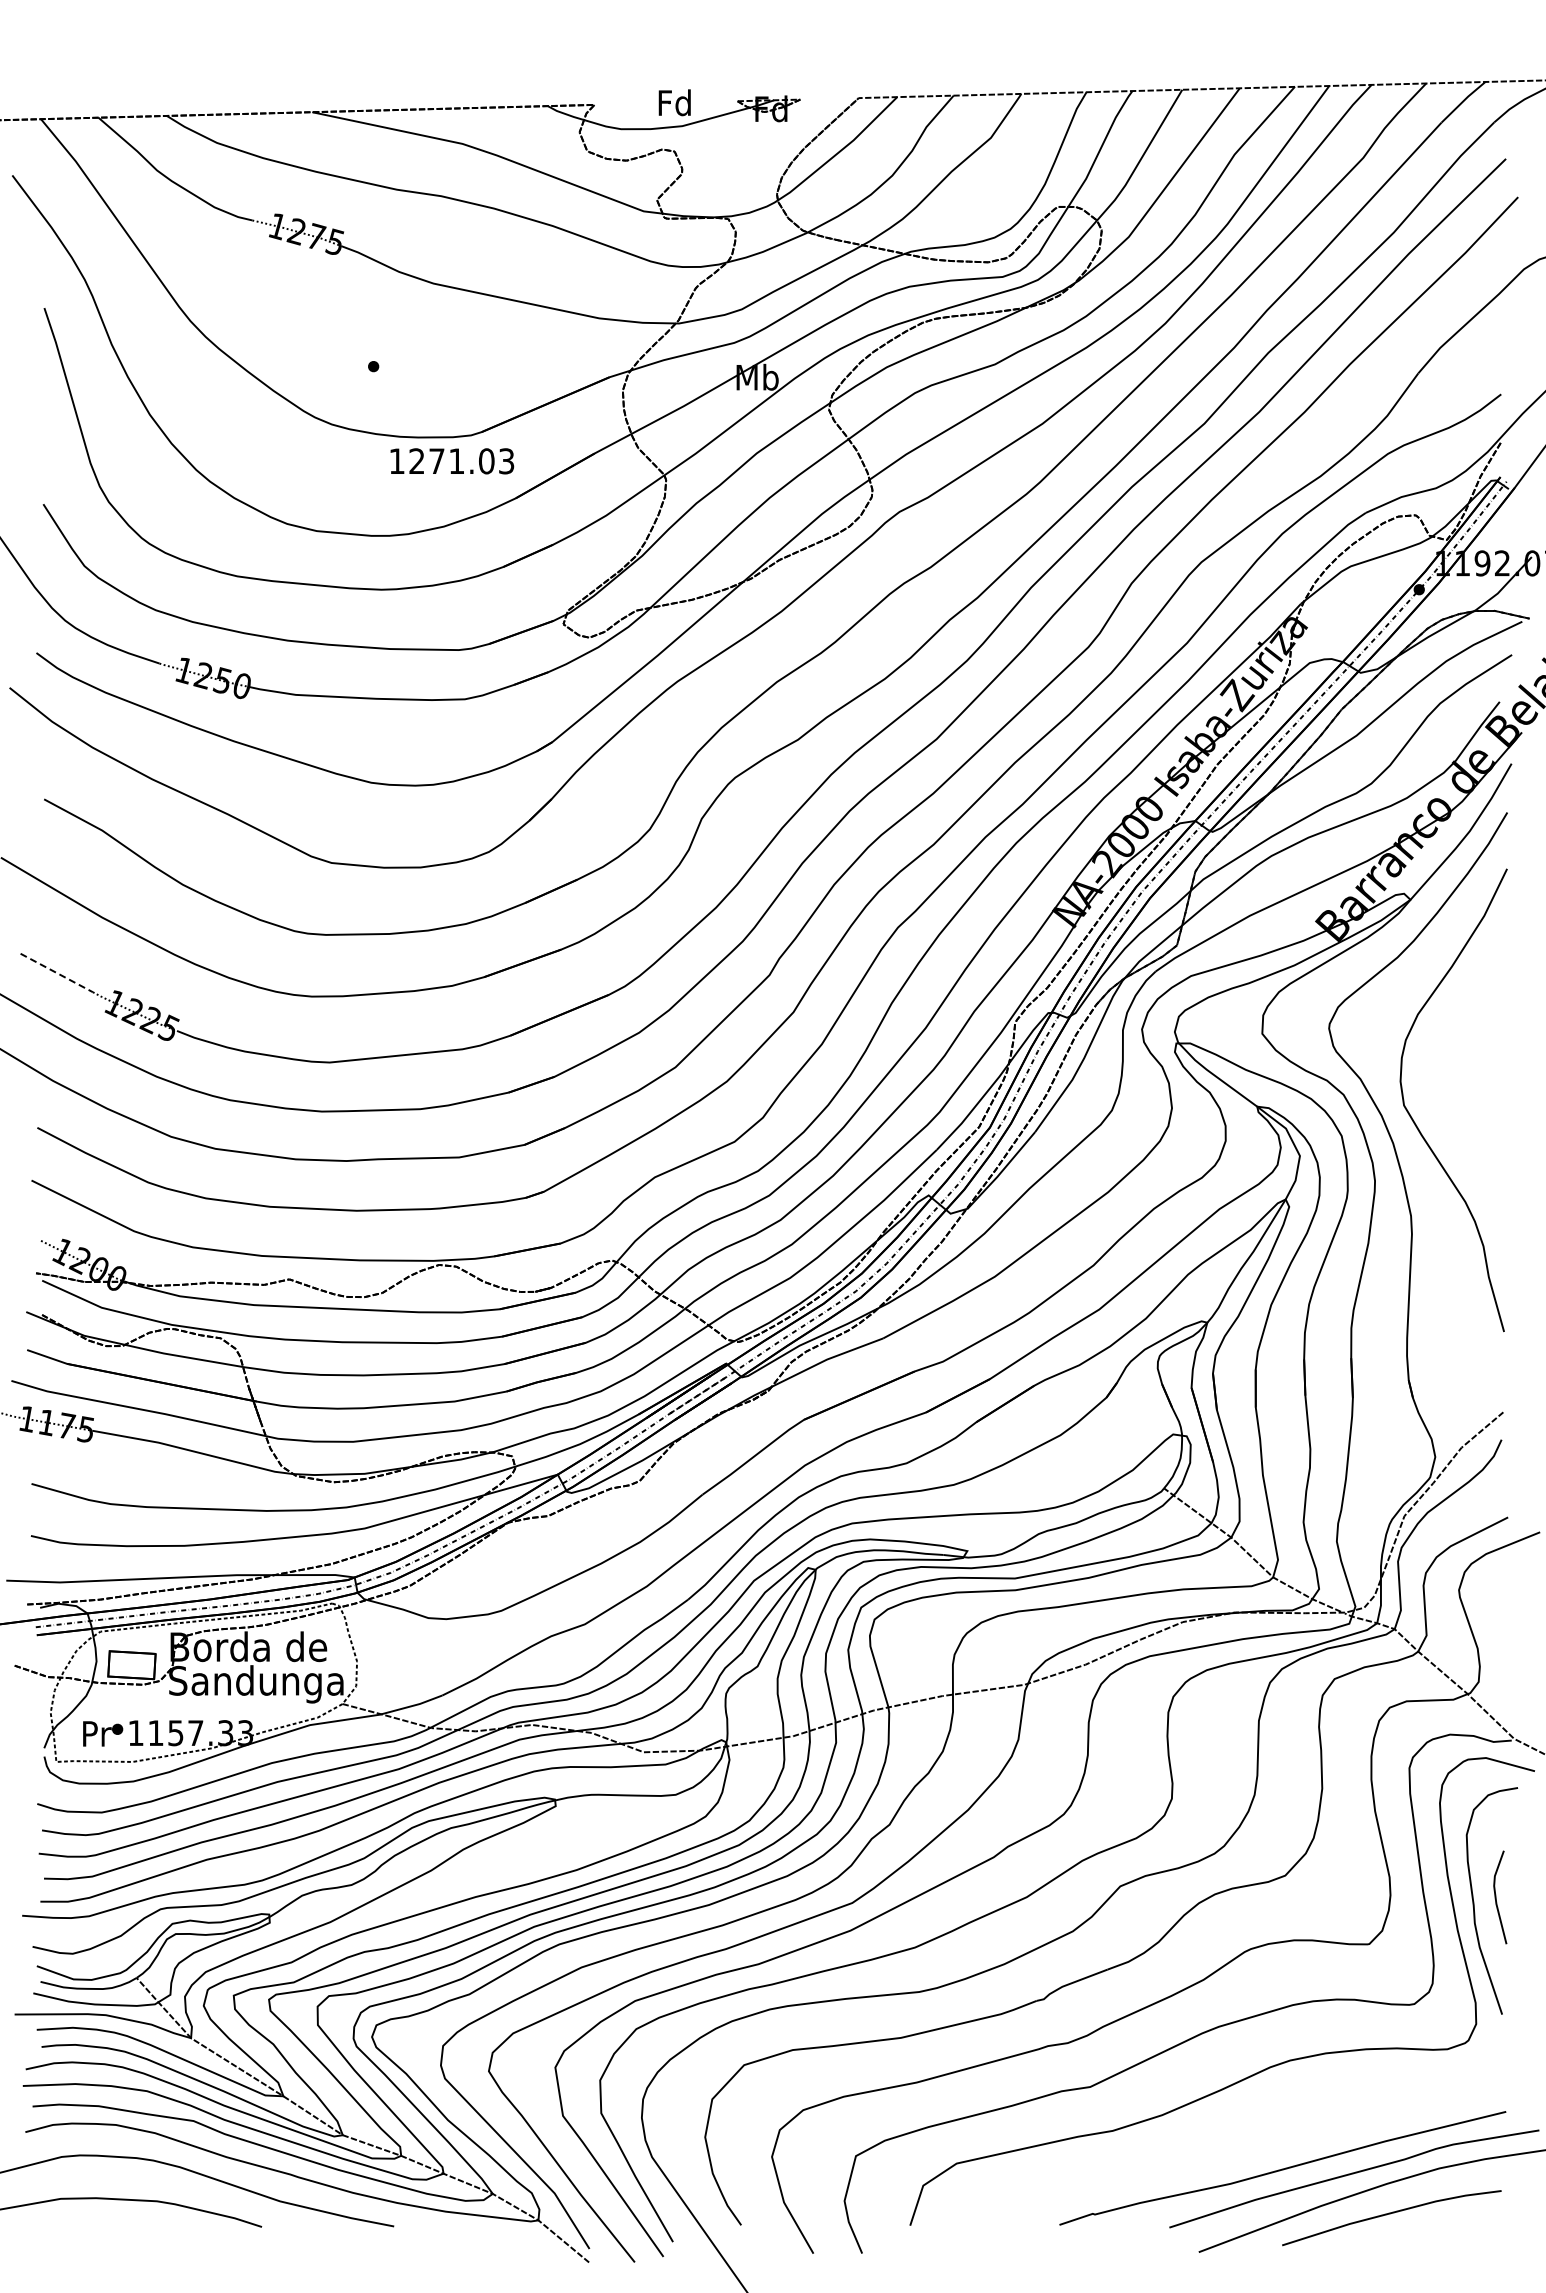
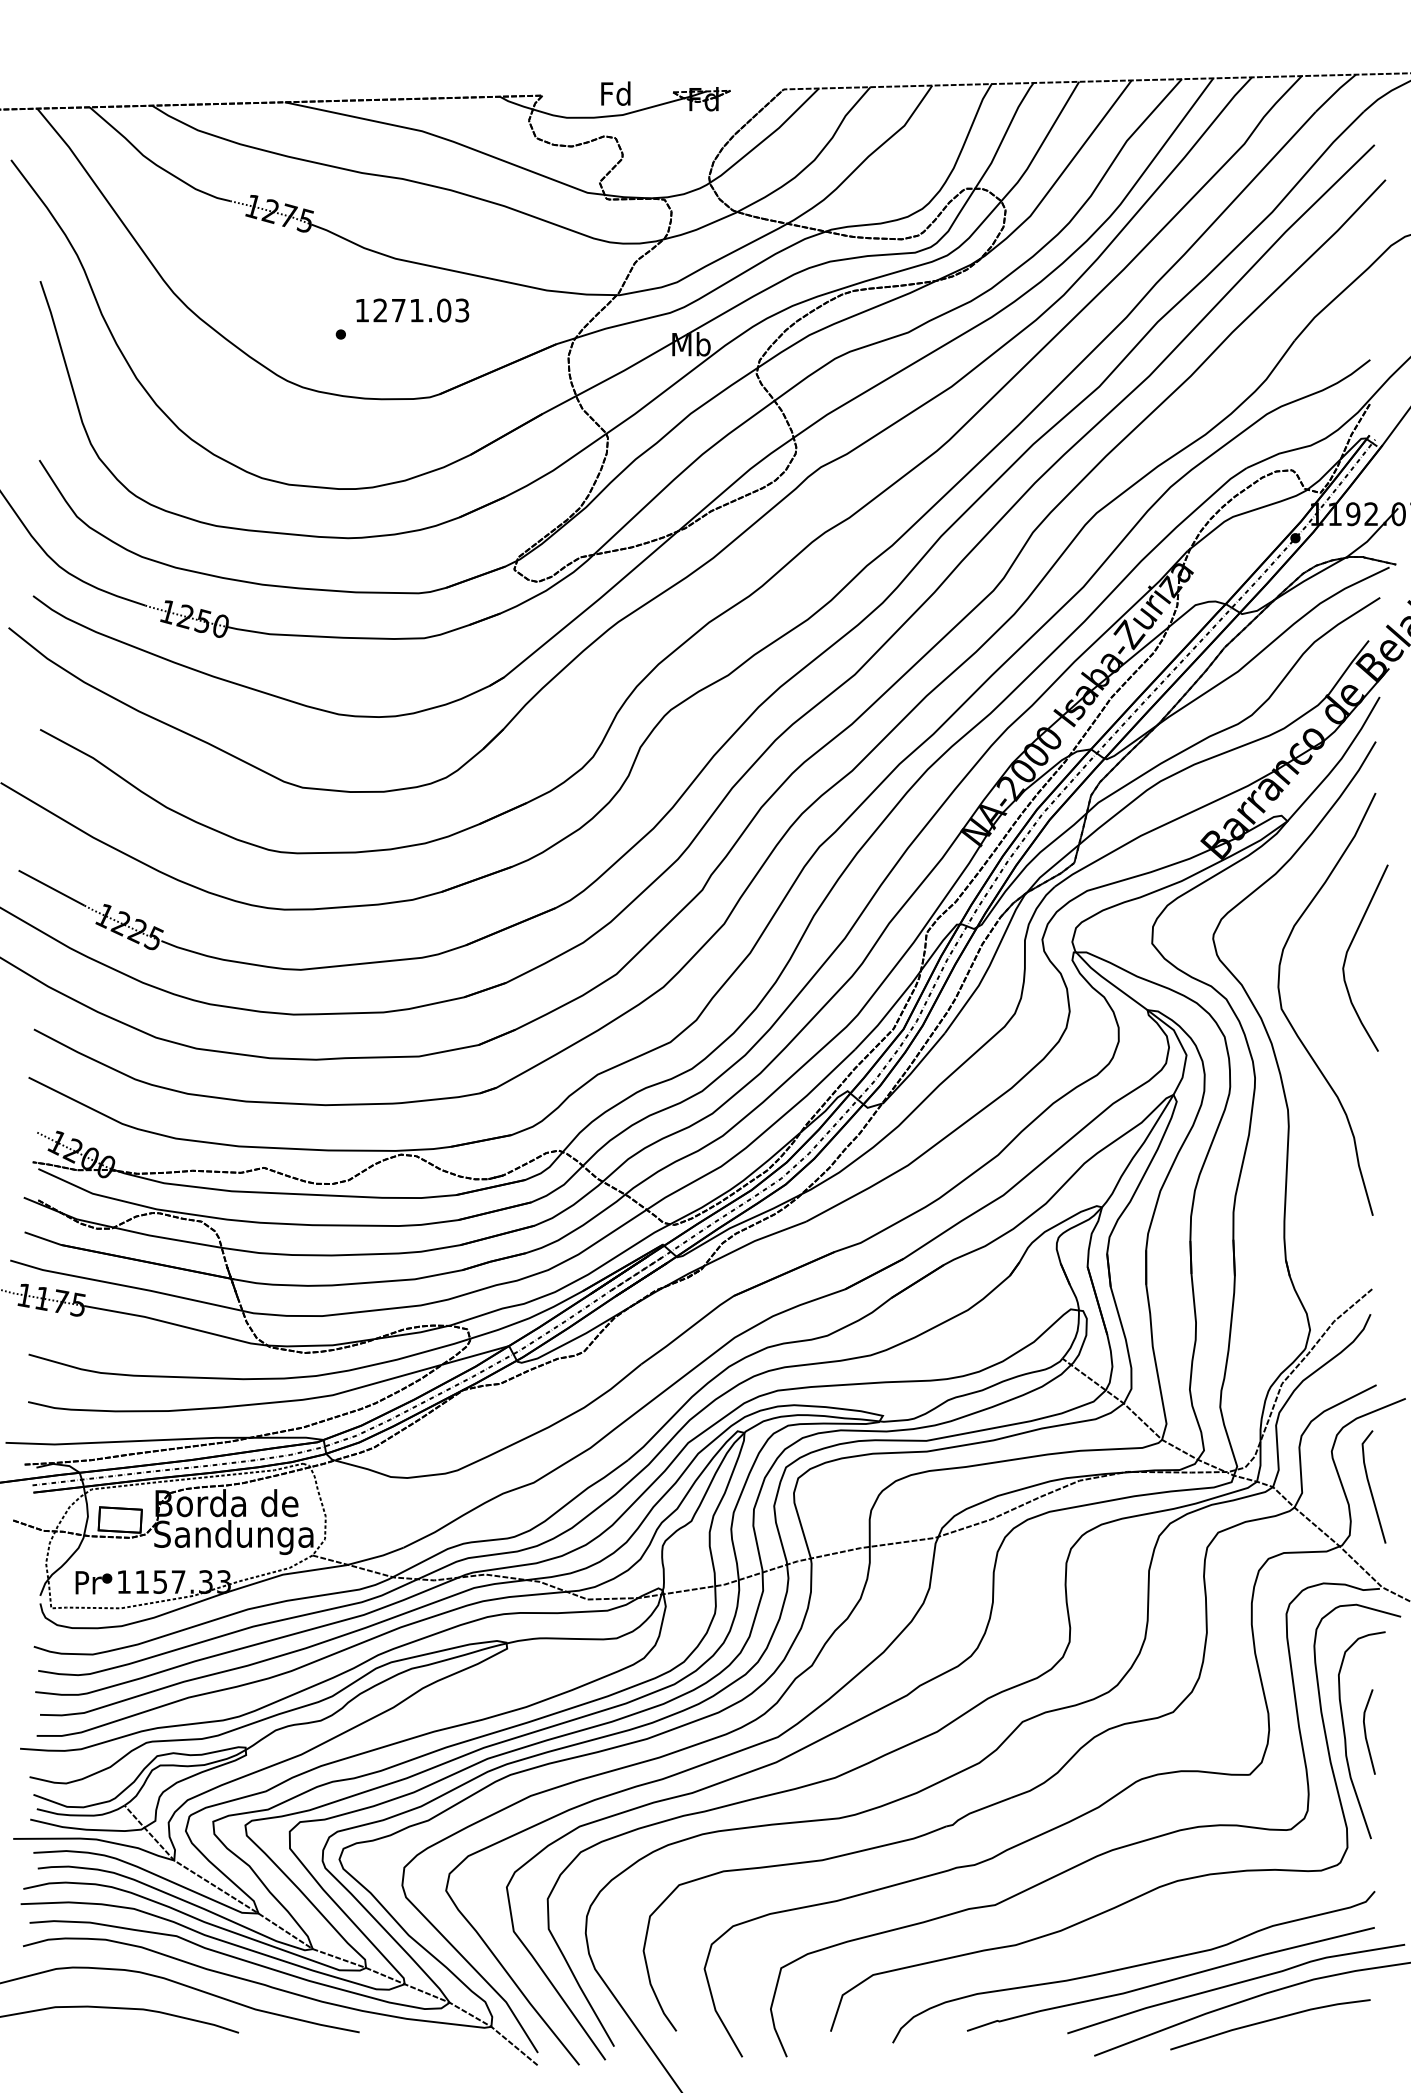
text: (452, 461) -> (412, 310), moved
line: (56, 972) -> (51, 887), dashed -> solid
curve: (1476, 1044) -> (1347, 953), added
line: (1501, 1628) -> (1370, 1486), added
curve: (1241, 2154) -> (1133, 1966), added

